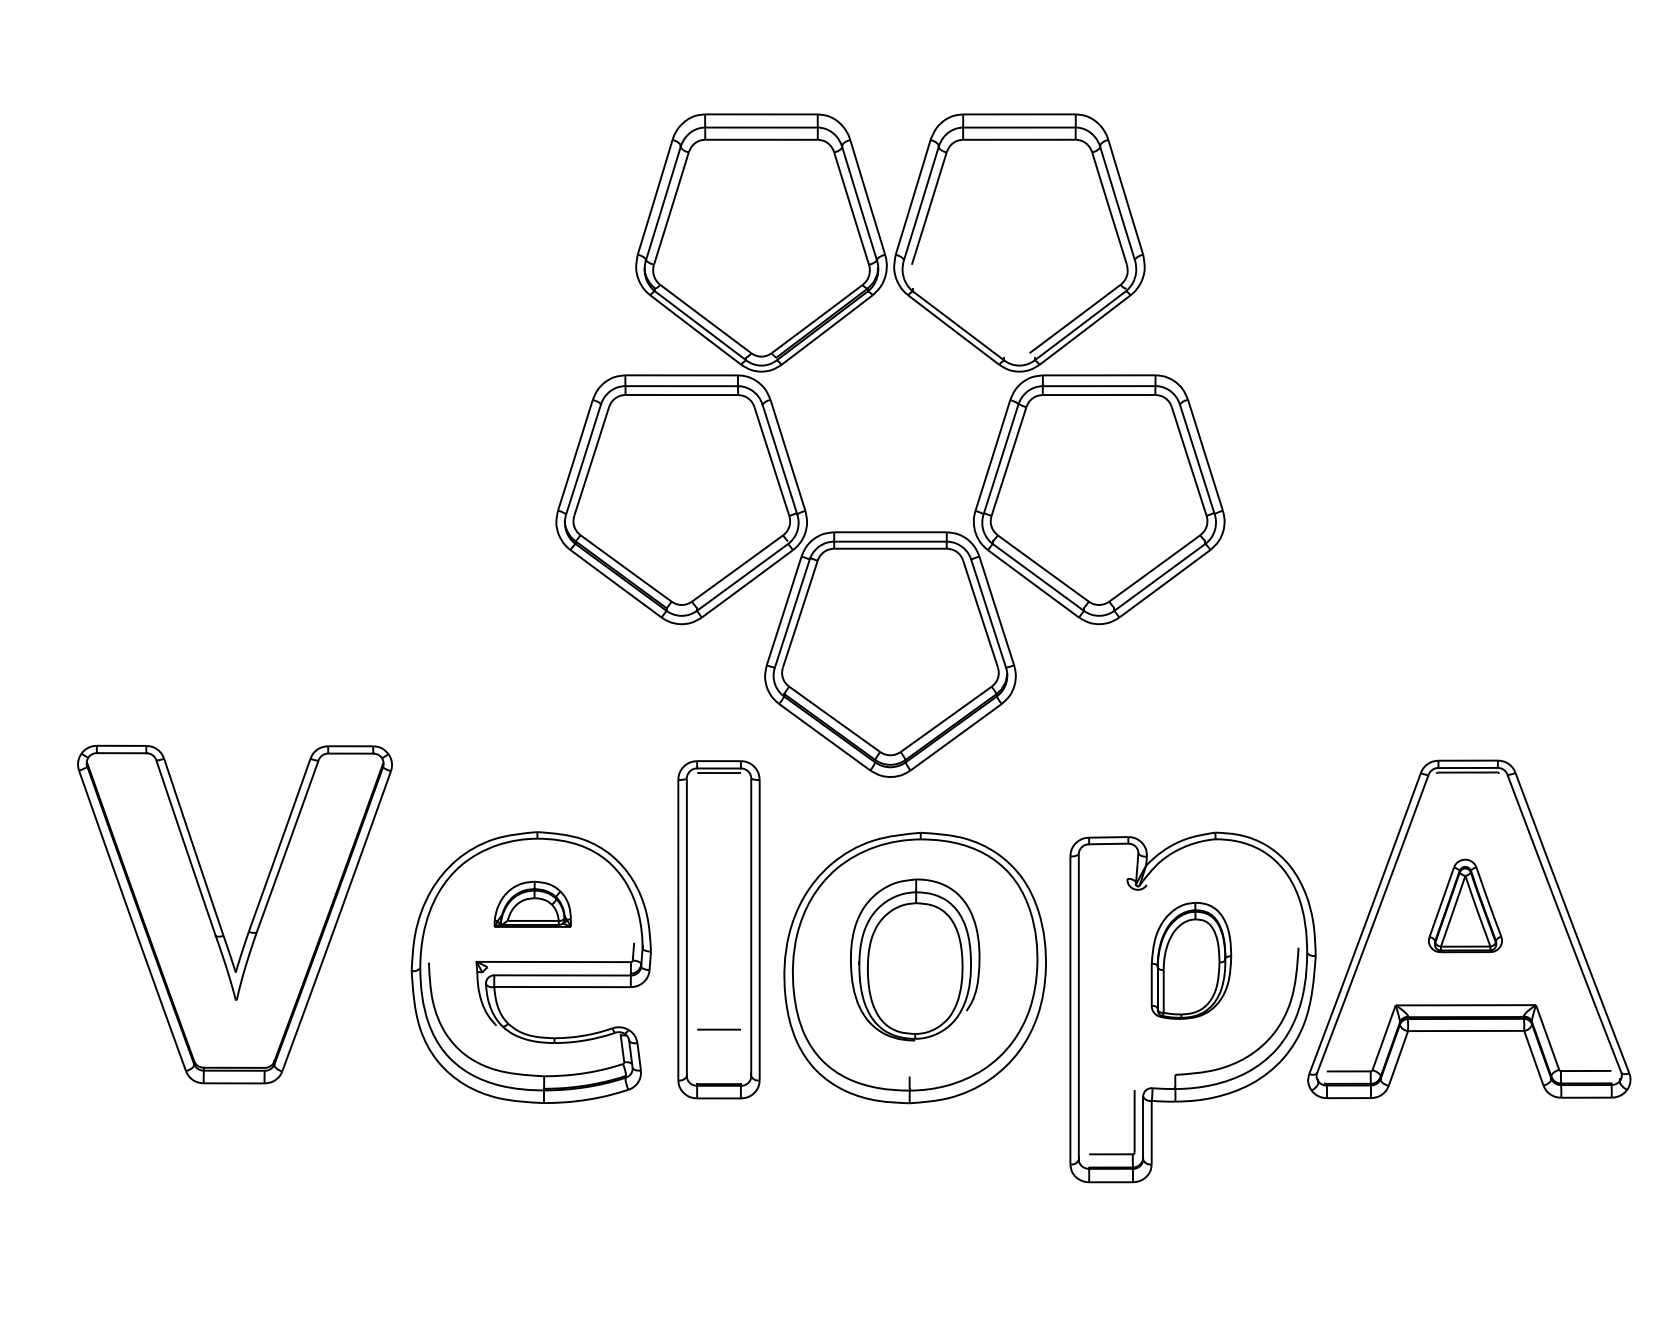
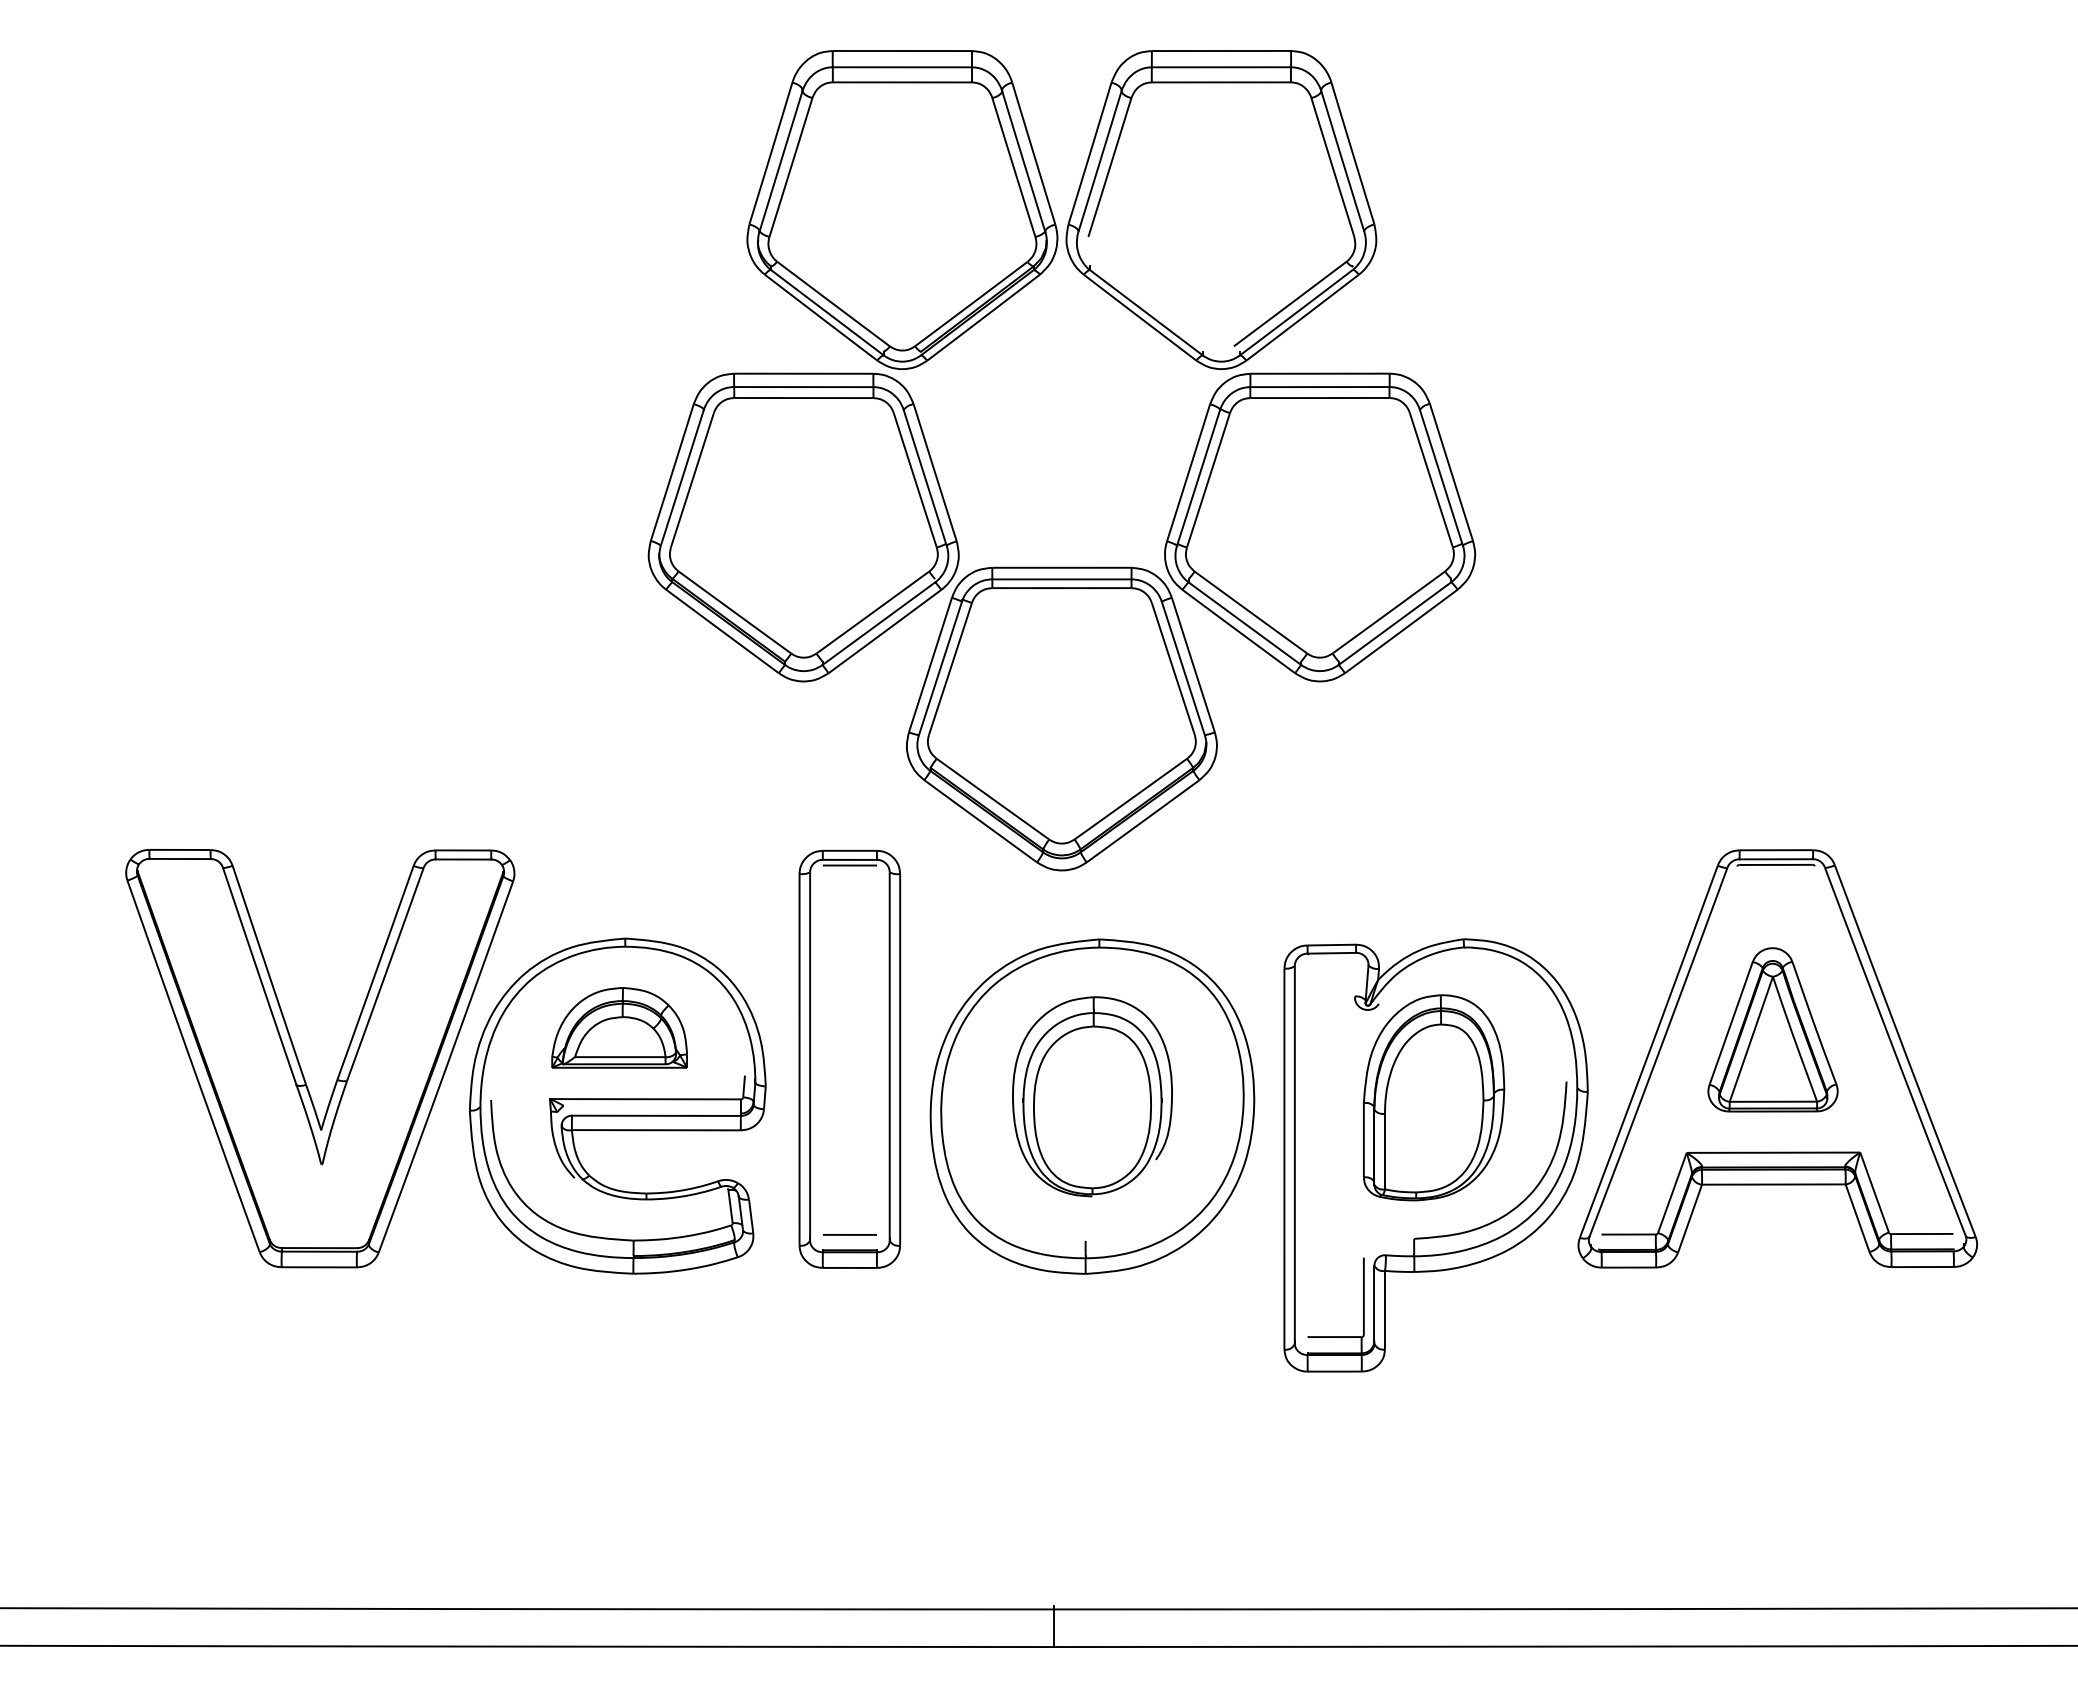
part: (532, 904) -> (619, 1027), size x1.43
part: (1465, 905) -> (1772, 1029), size x1.43
part: (218, 919) -> (300, 1064), moved
part: (1191, 960) -> (1434, 1097), size x1.43
line: (718, 1029) -> (849, 1234), moved

